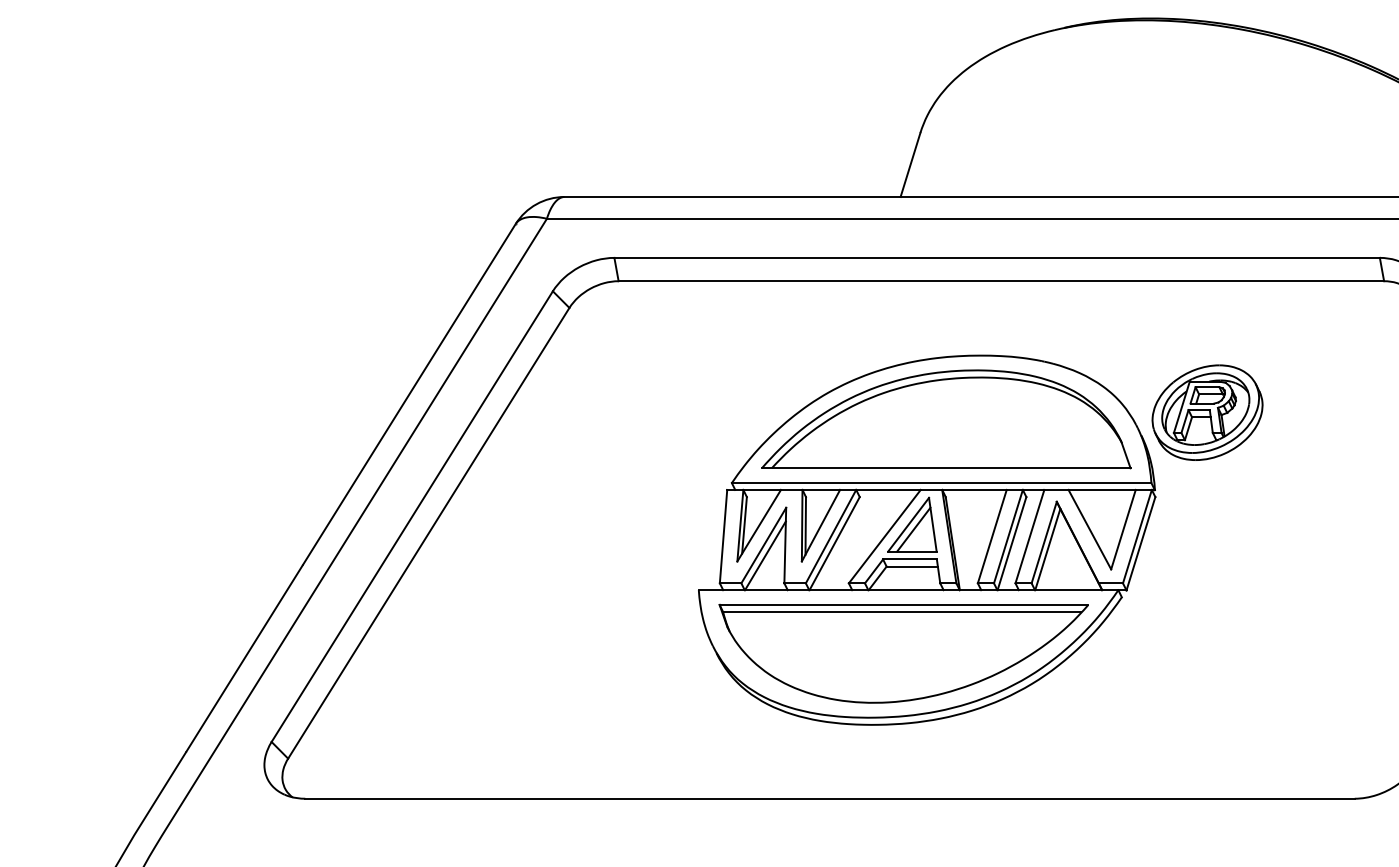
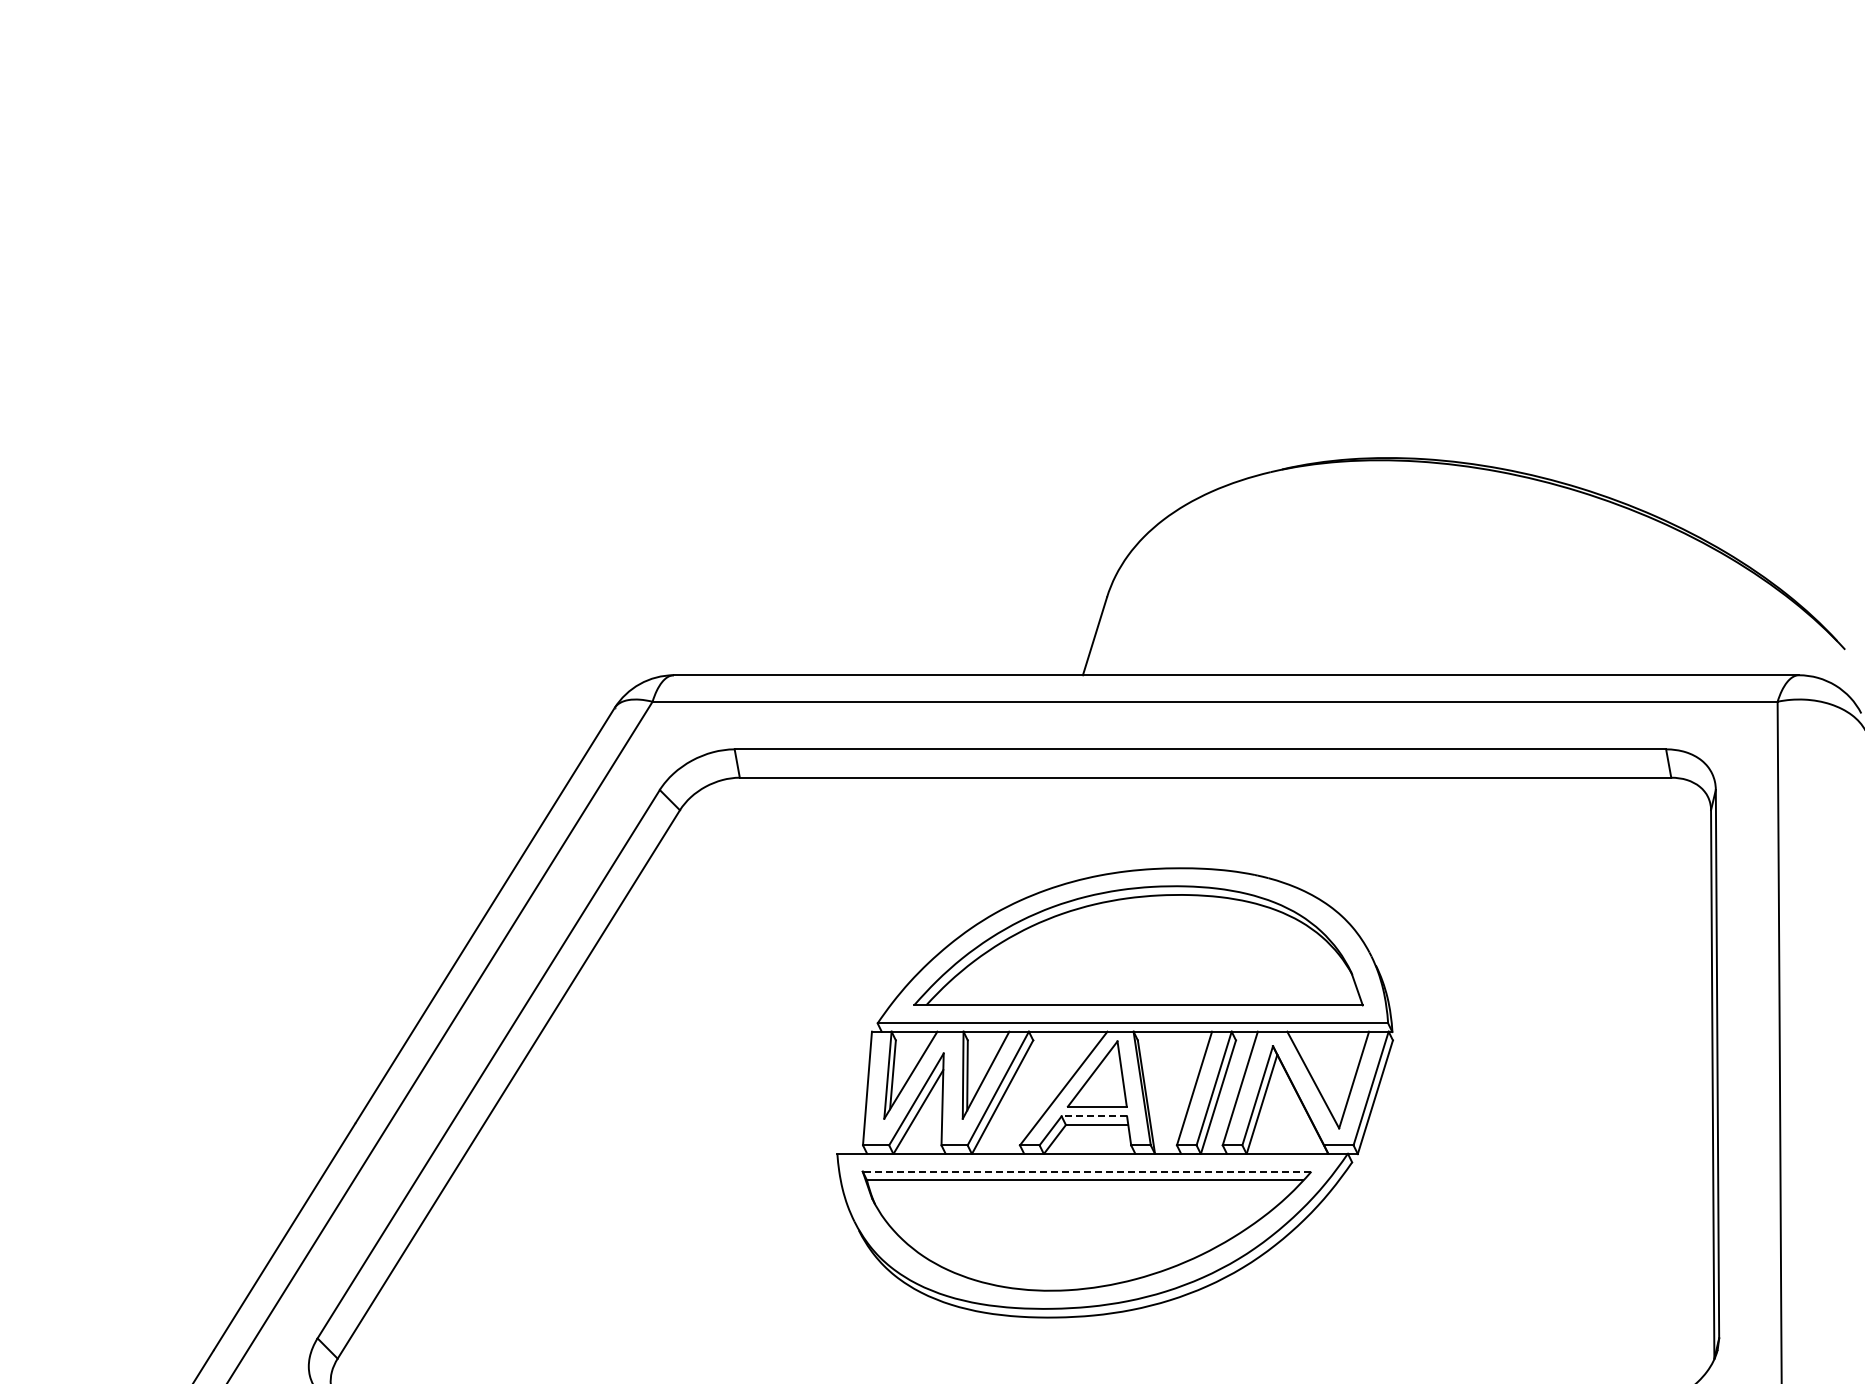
part: (1207, 412) -> (1456, 937), removed
line: (913, 529) -> (1098, 1079), removed
line: (910, 559) -> (1094, 1116), solid -> dashed
line: (903, 604) -> (1086, 1171), solid -> dashed

